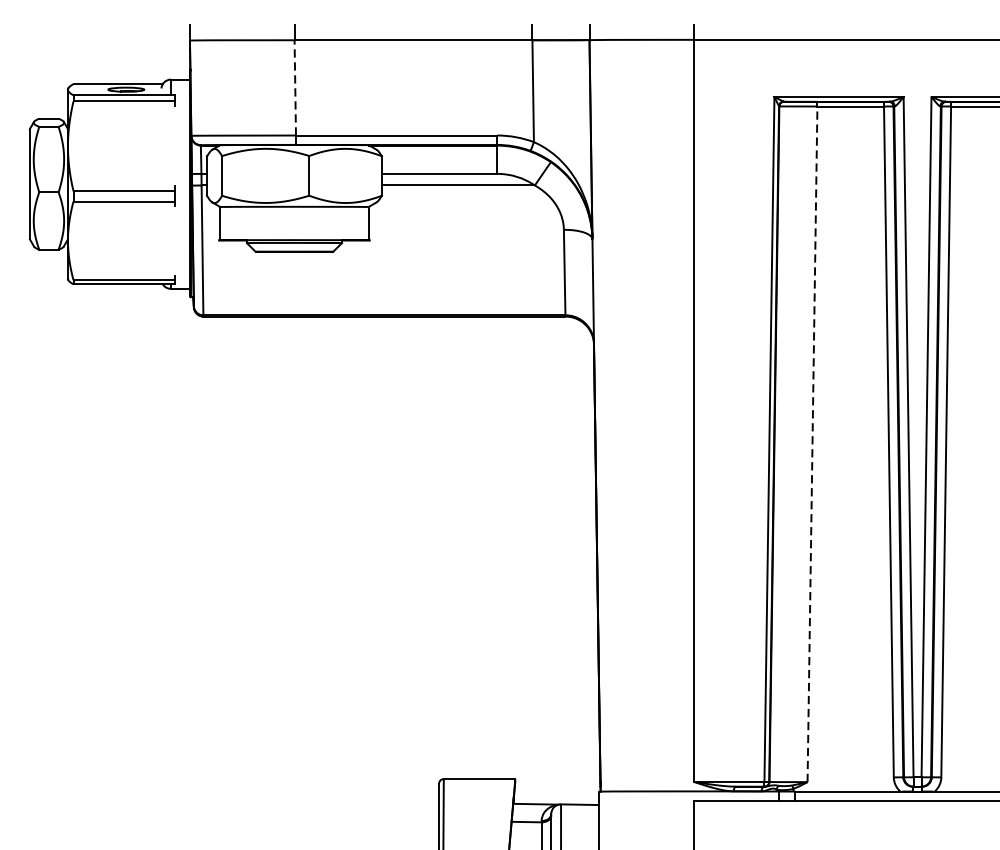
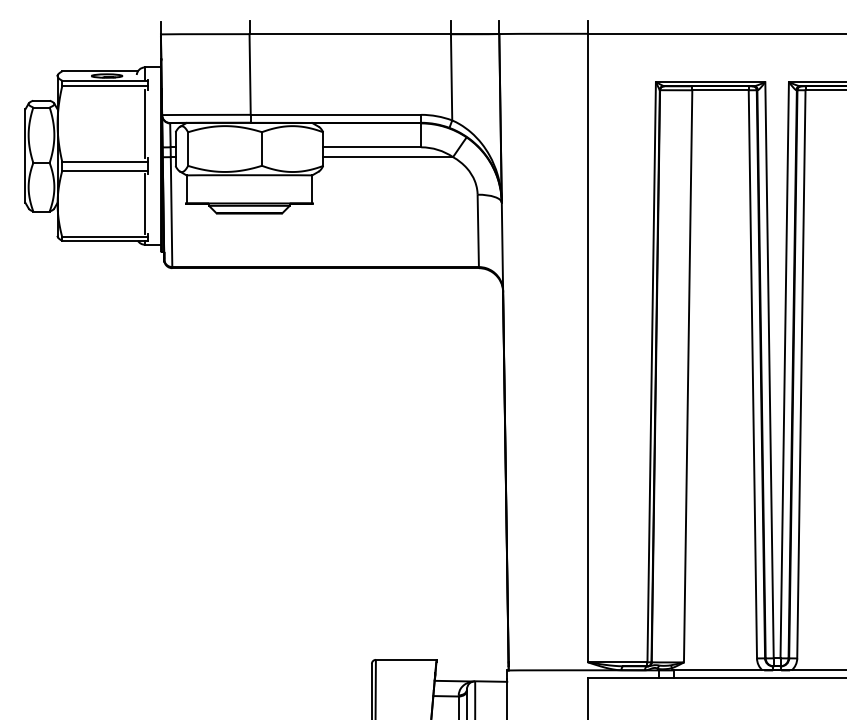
line: (295, 87) -> (250, 74), dashed -> solid
line: (170, 145) -> (144, 123), added
line: (170, 240) -> (144, 203), added
line: (812, 443) -> (688, 375), dashed -> solid

